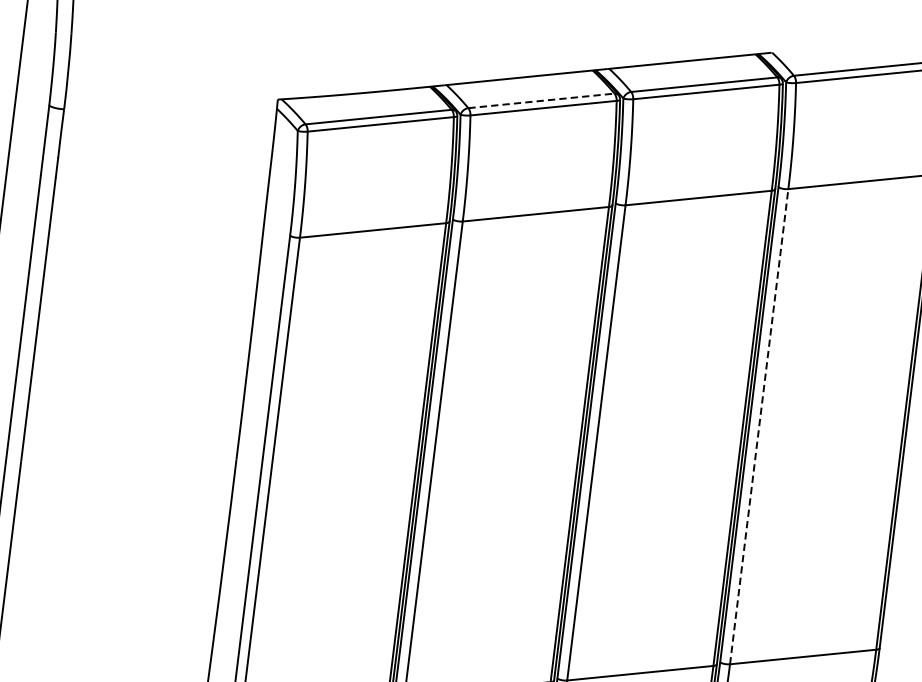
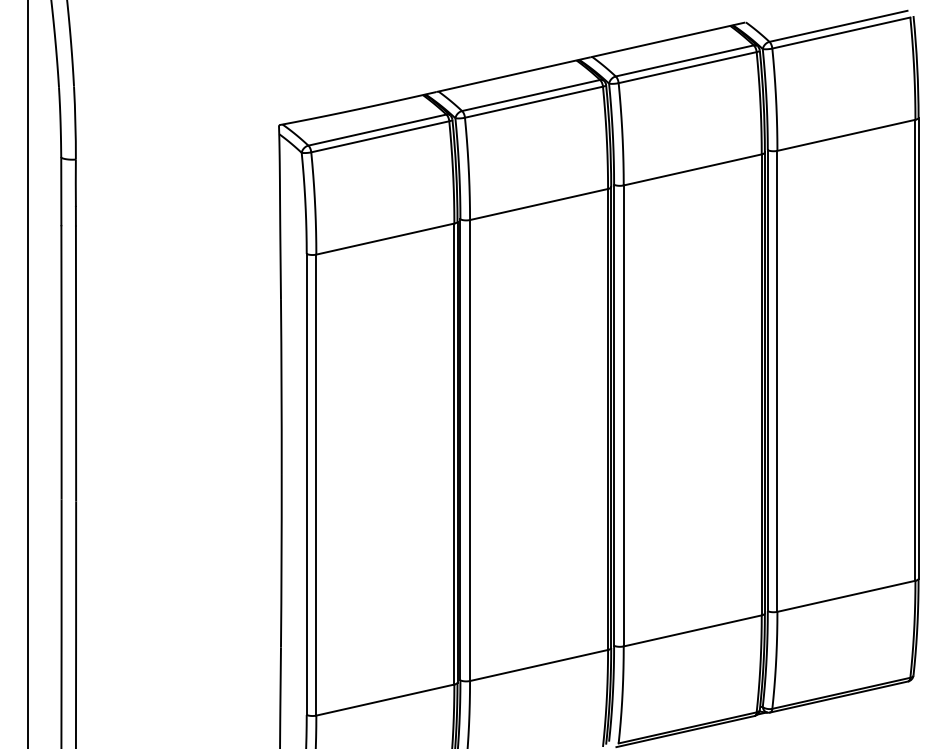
line: (541, 100) -> (531, 95), dashed -> solid
line: (759, 425) -> (777, 380), dashed -> solid

